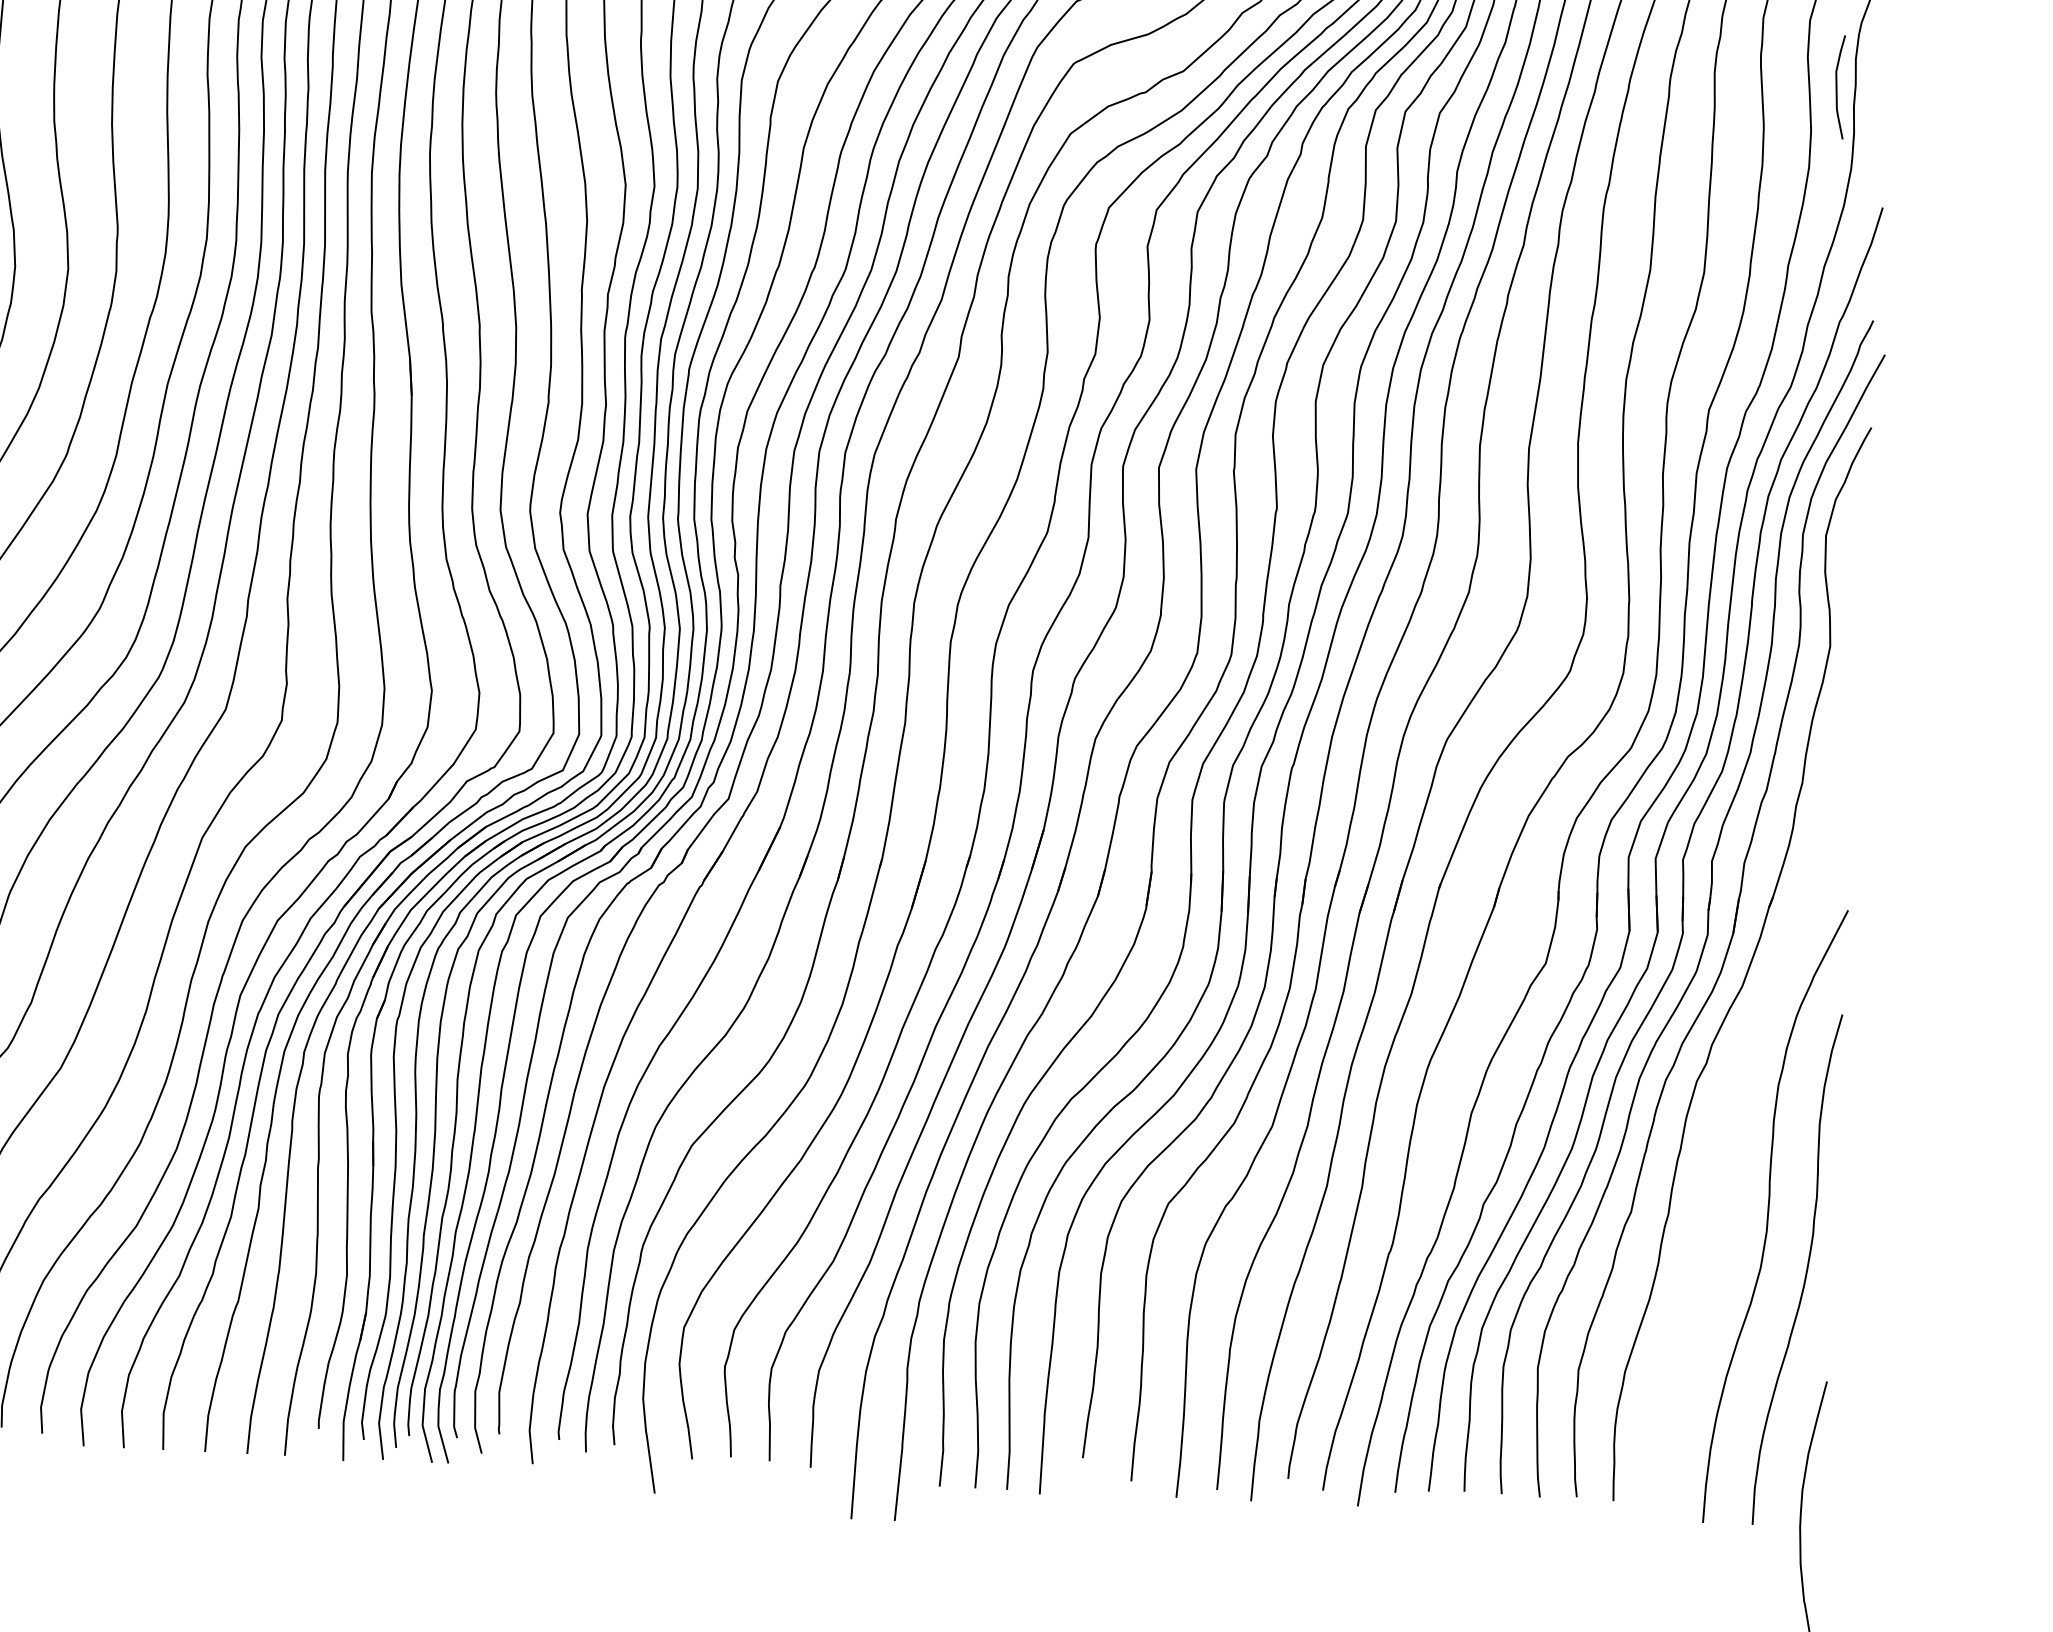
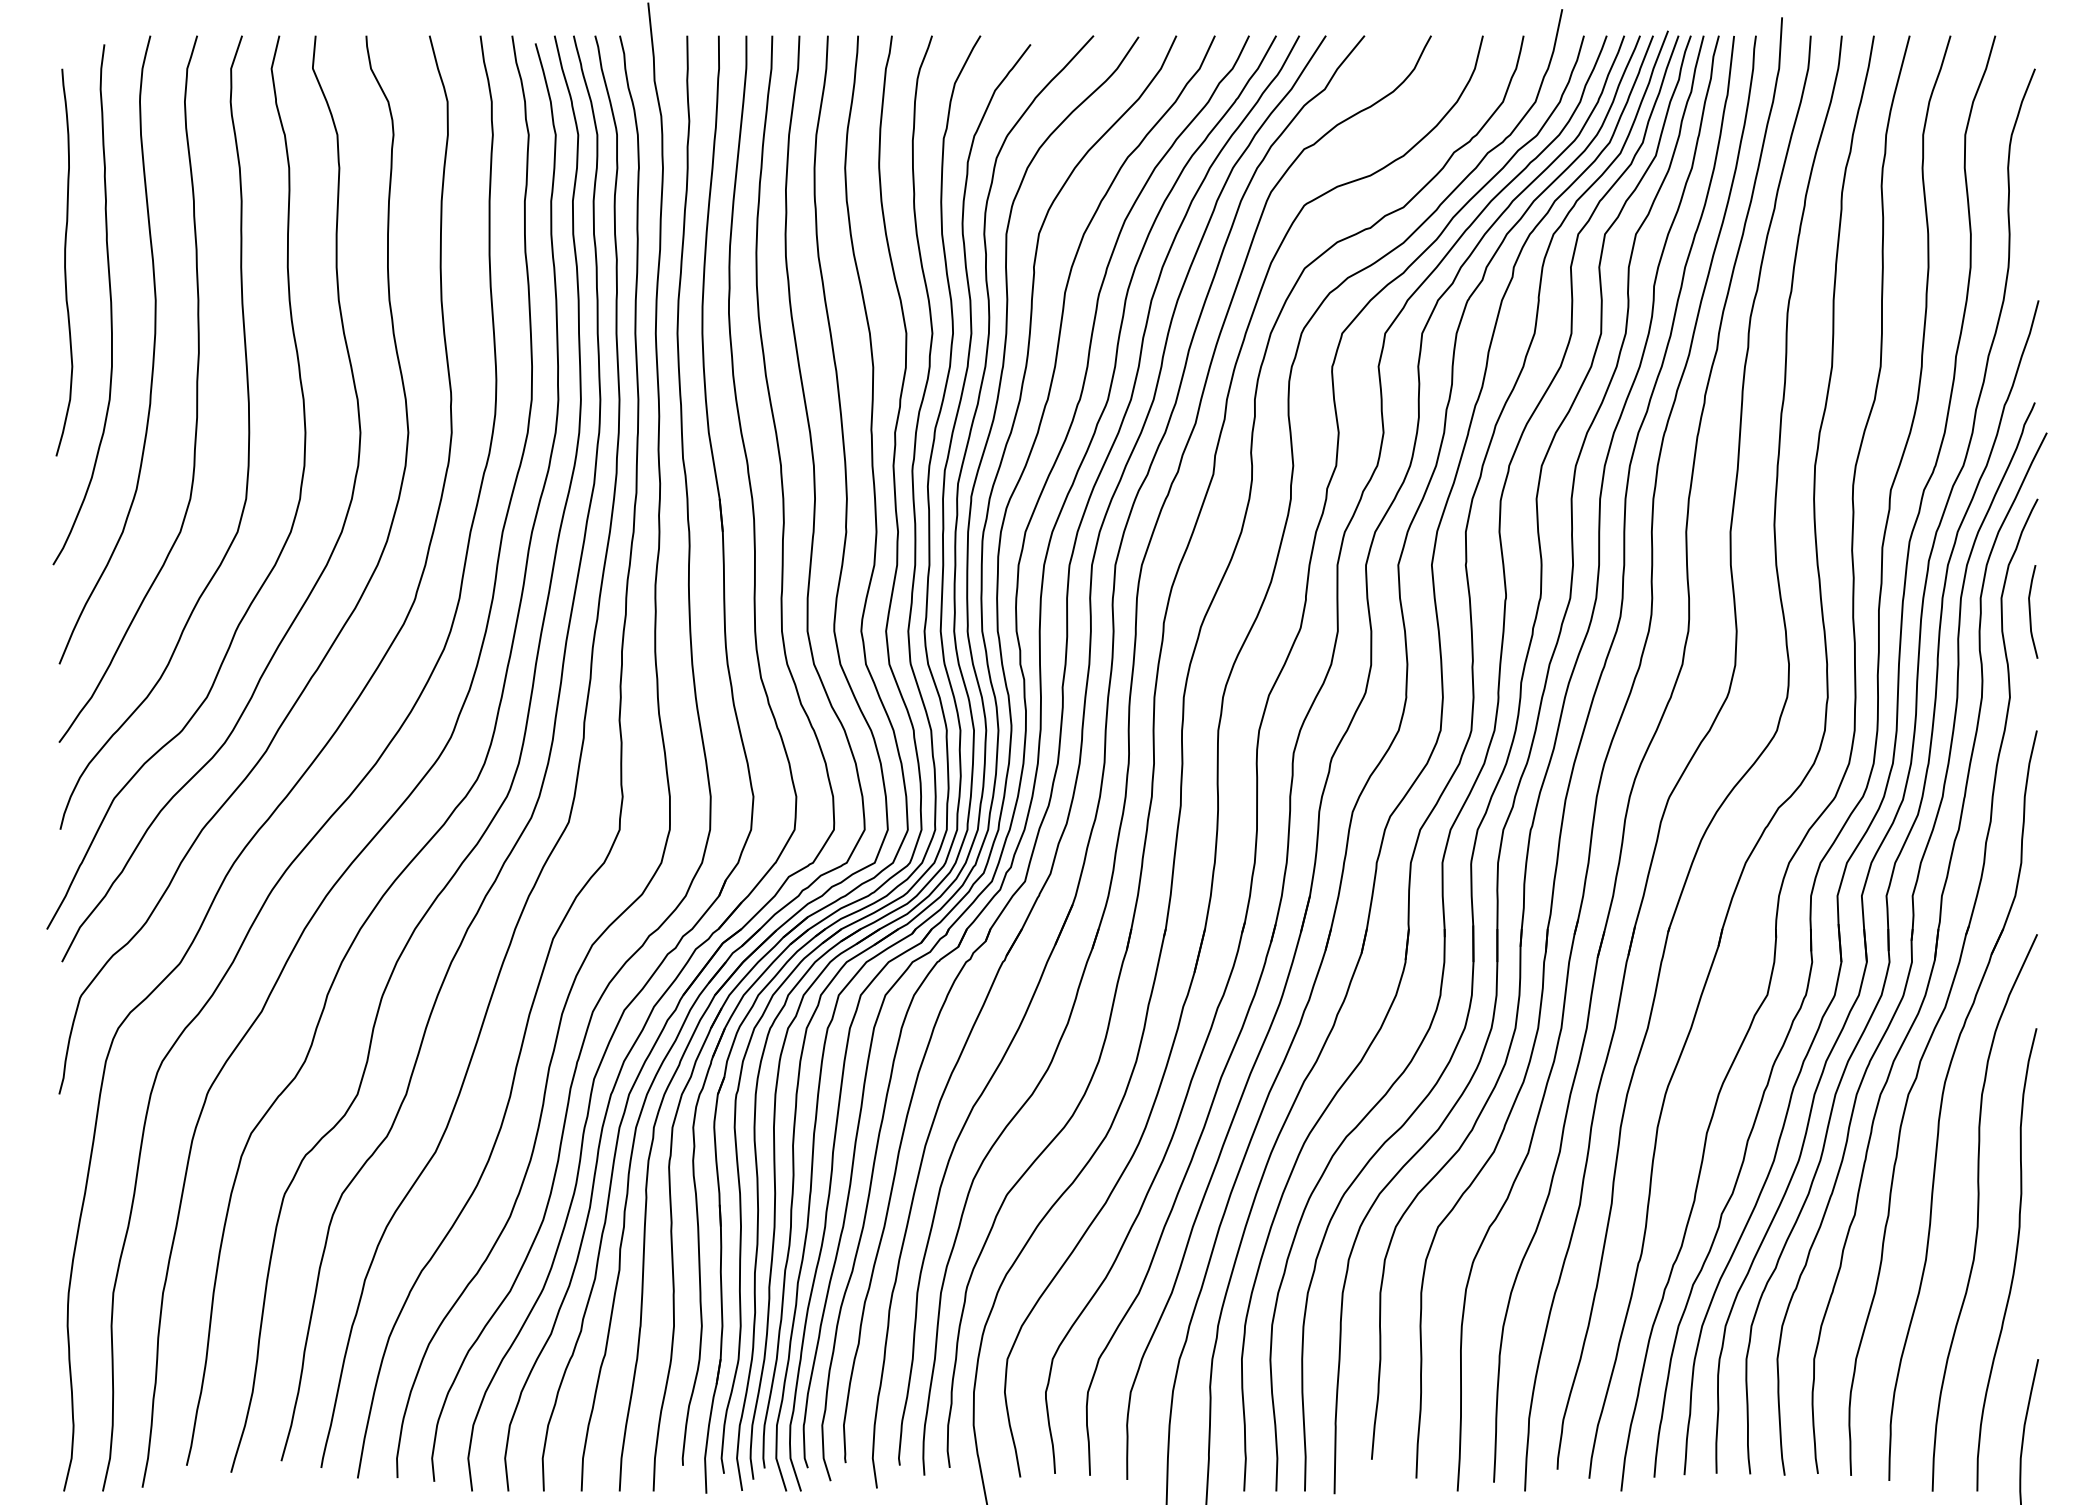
curve: (1837, 86) -> (2030, 611), moved
part: (1734, 1094) -> (1942, 1104), added

